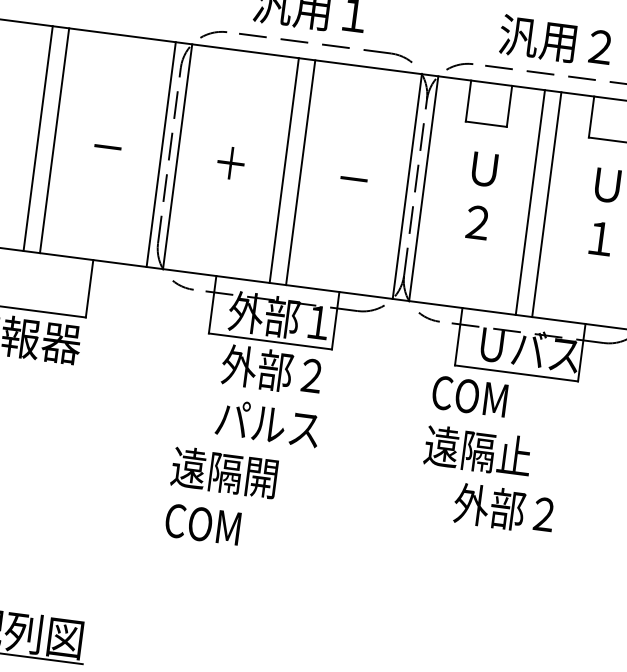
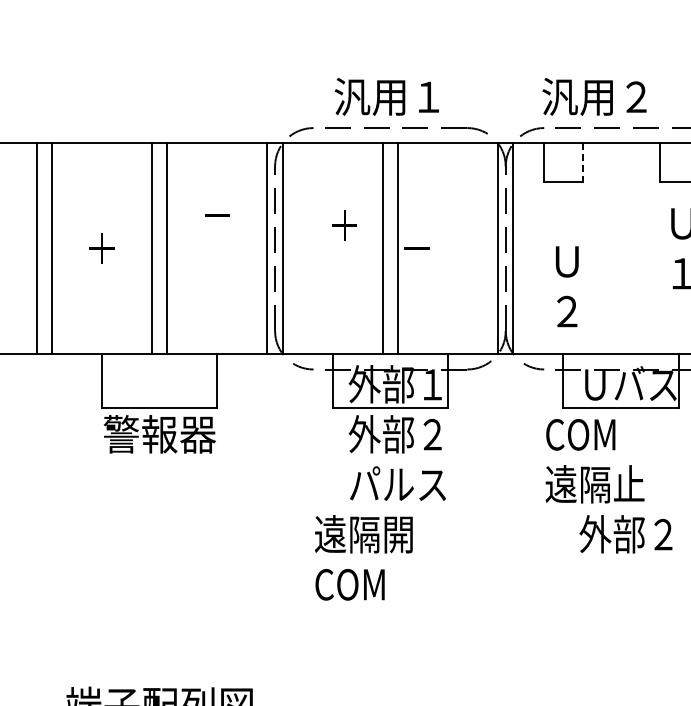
text: (555, 40) -> (594, 96), moved
line: (509, 107) -> (582, 163), solid -> dashed
text: (108, 147) -> (217, 215), moved
text: (230, 163) -> (344, 225), moved
text: (353, 179) -> (416, 248), moved
text: (481, 195) -> (567, 286), moved
line: (530, 202) -> (613, 248), removed
line: (546, 204) -> (628, 248), removed

